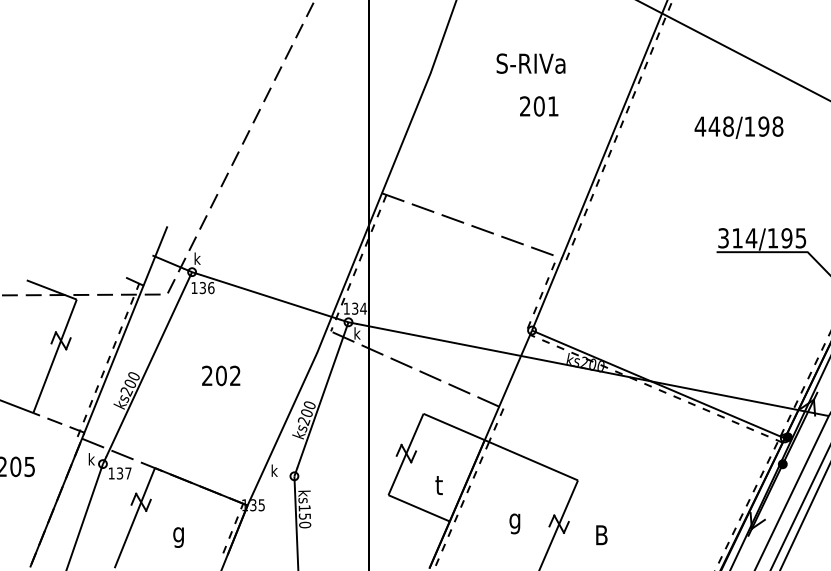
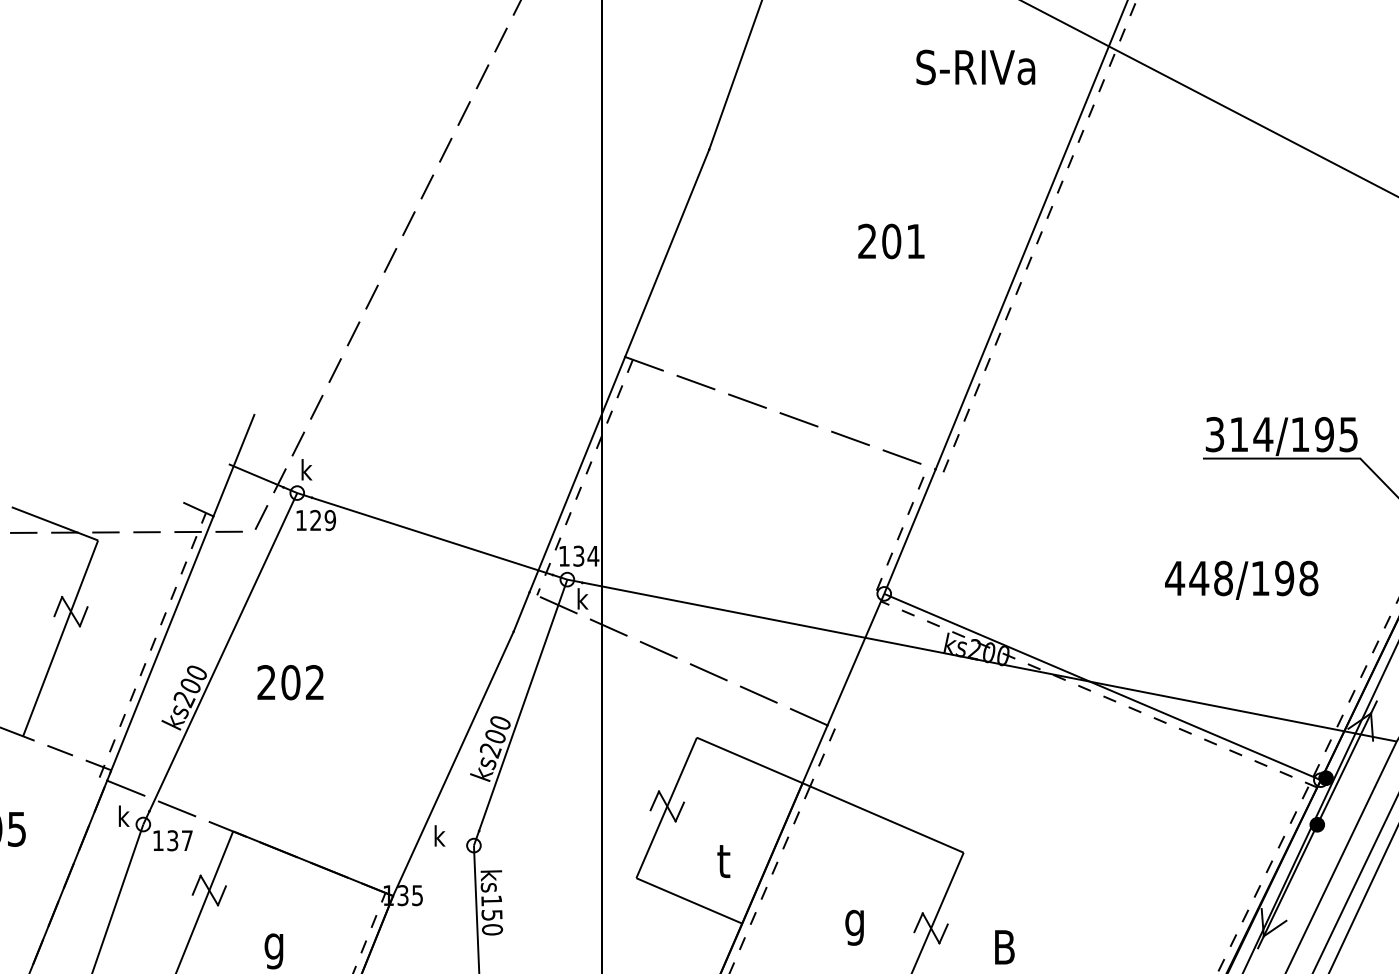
text: (530, 63) -> (974, 67), moved
text: (539, 106) -> (891, 241), moved
text: (738, 127) -> (1240, 580), moved
text: (206, 288) -> (322, 521), 136 -> 129
text: (221, 375) -> (291, 681), moved

